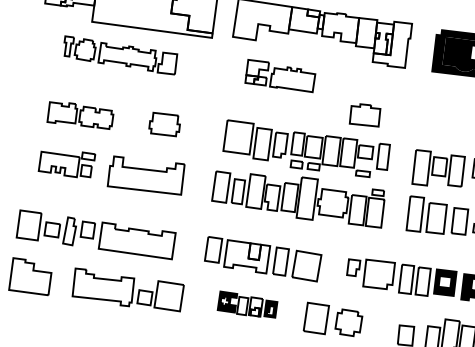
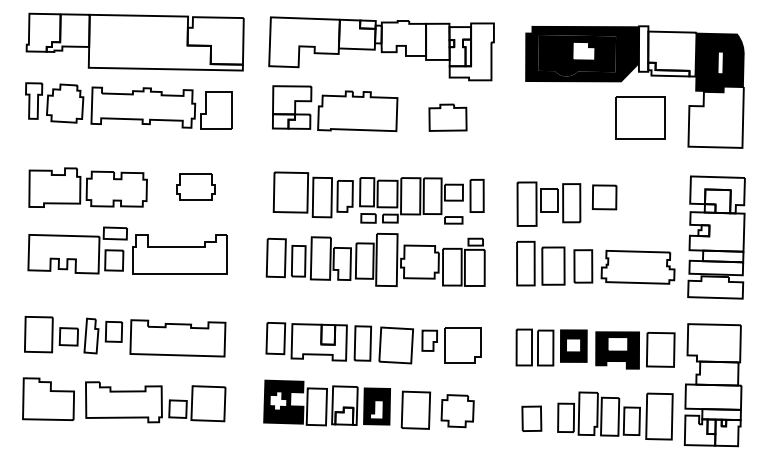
part: (119, 54) -> (128, 105), size x1.43
part: (280, 75) -> (335, 108), size x1.43
part: (364, 114) -> (447, 117), moved
part: (80, 115) -> (87, 187), size x1.43
part: (66, 163) -> (77, 250), size x1.43
part: (370, 273) -> (451, 345), moved
part: (127, 290) -> (155, 402), moved
part: (247, 304) -> (326, 402), size x1.67

